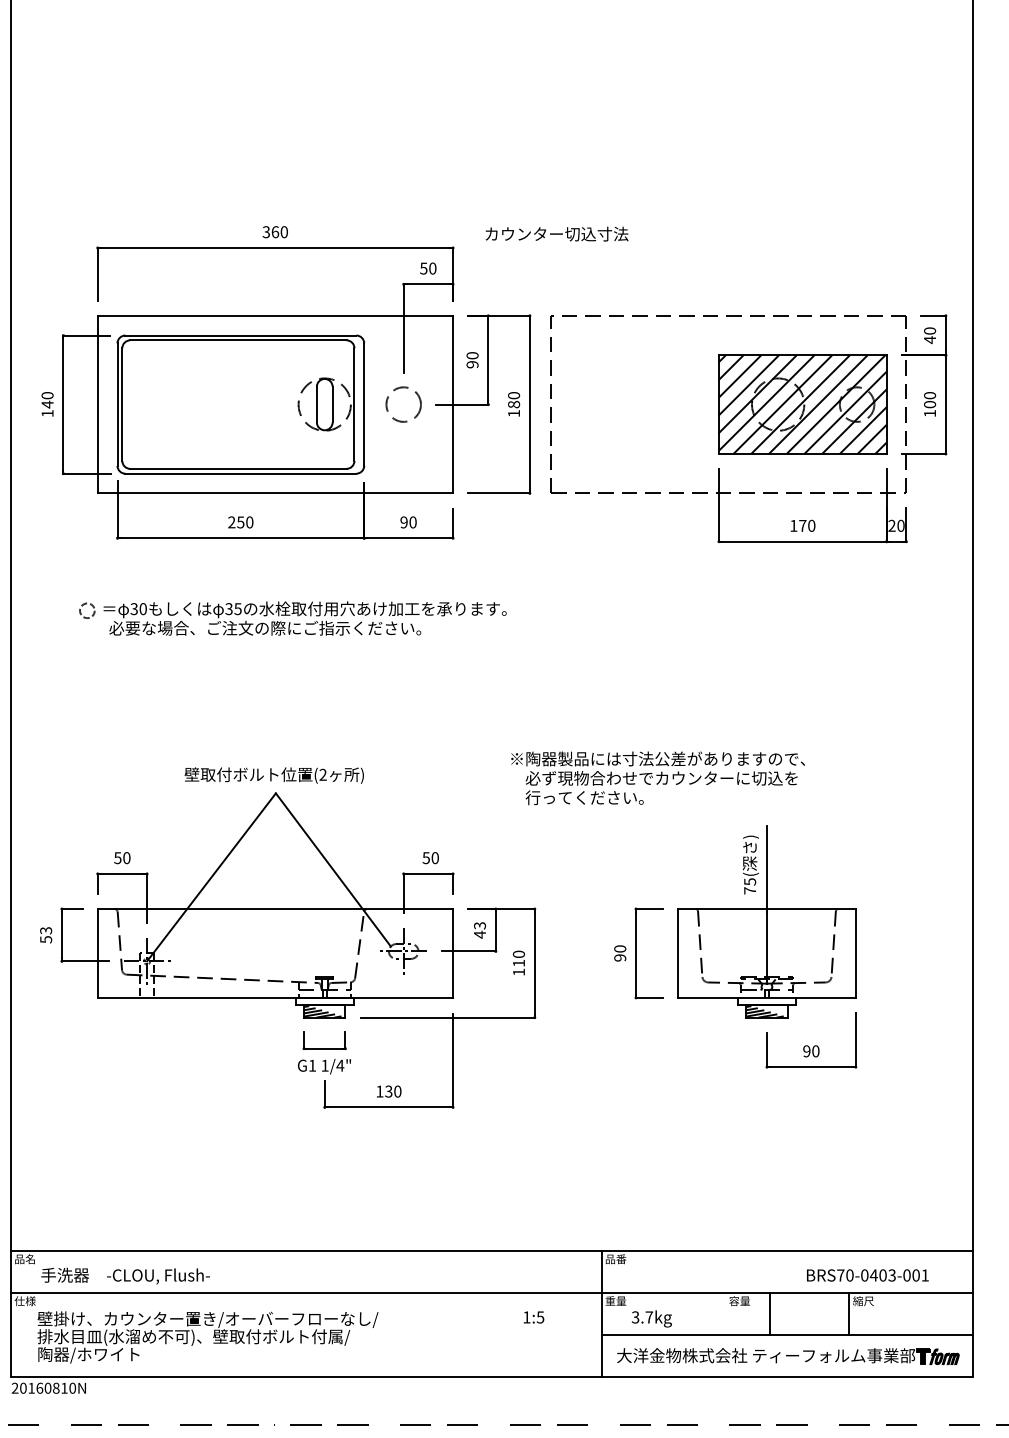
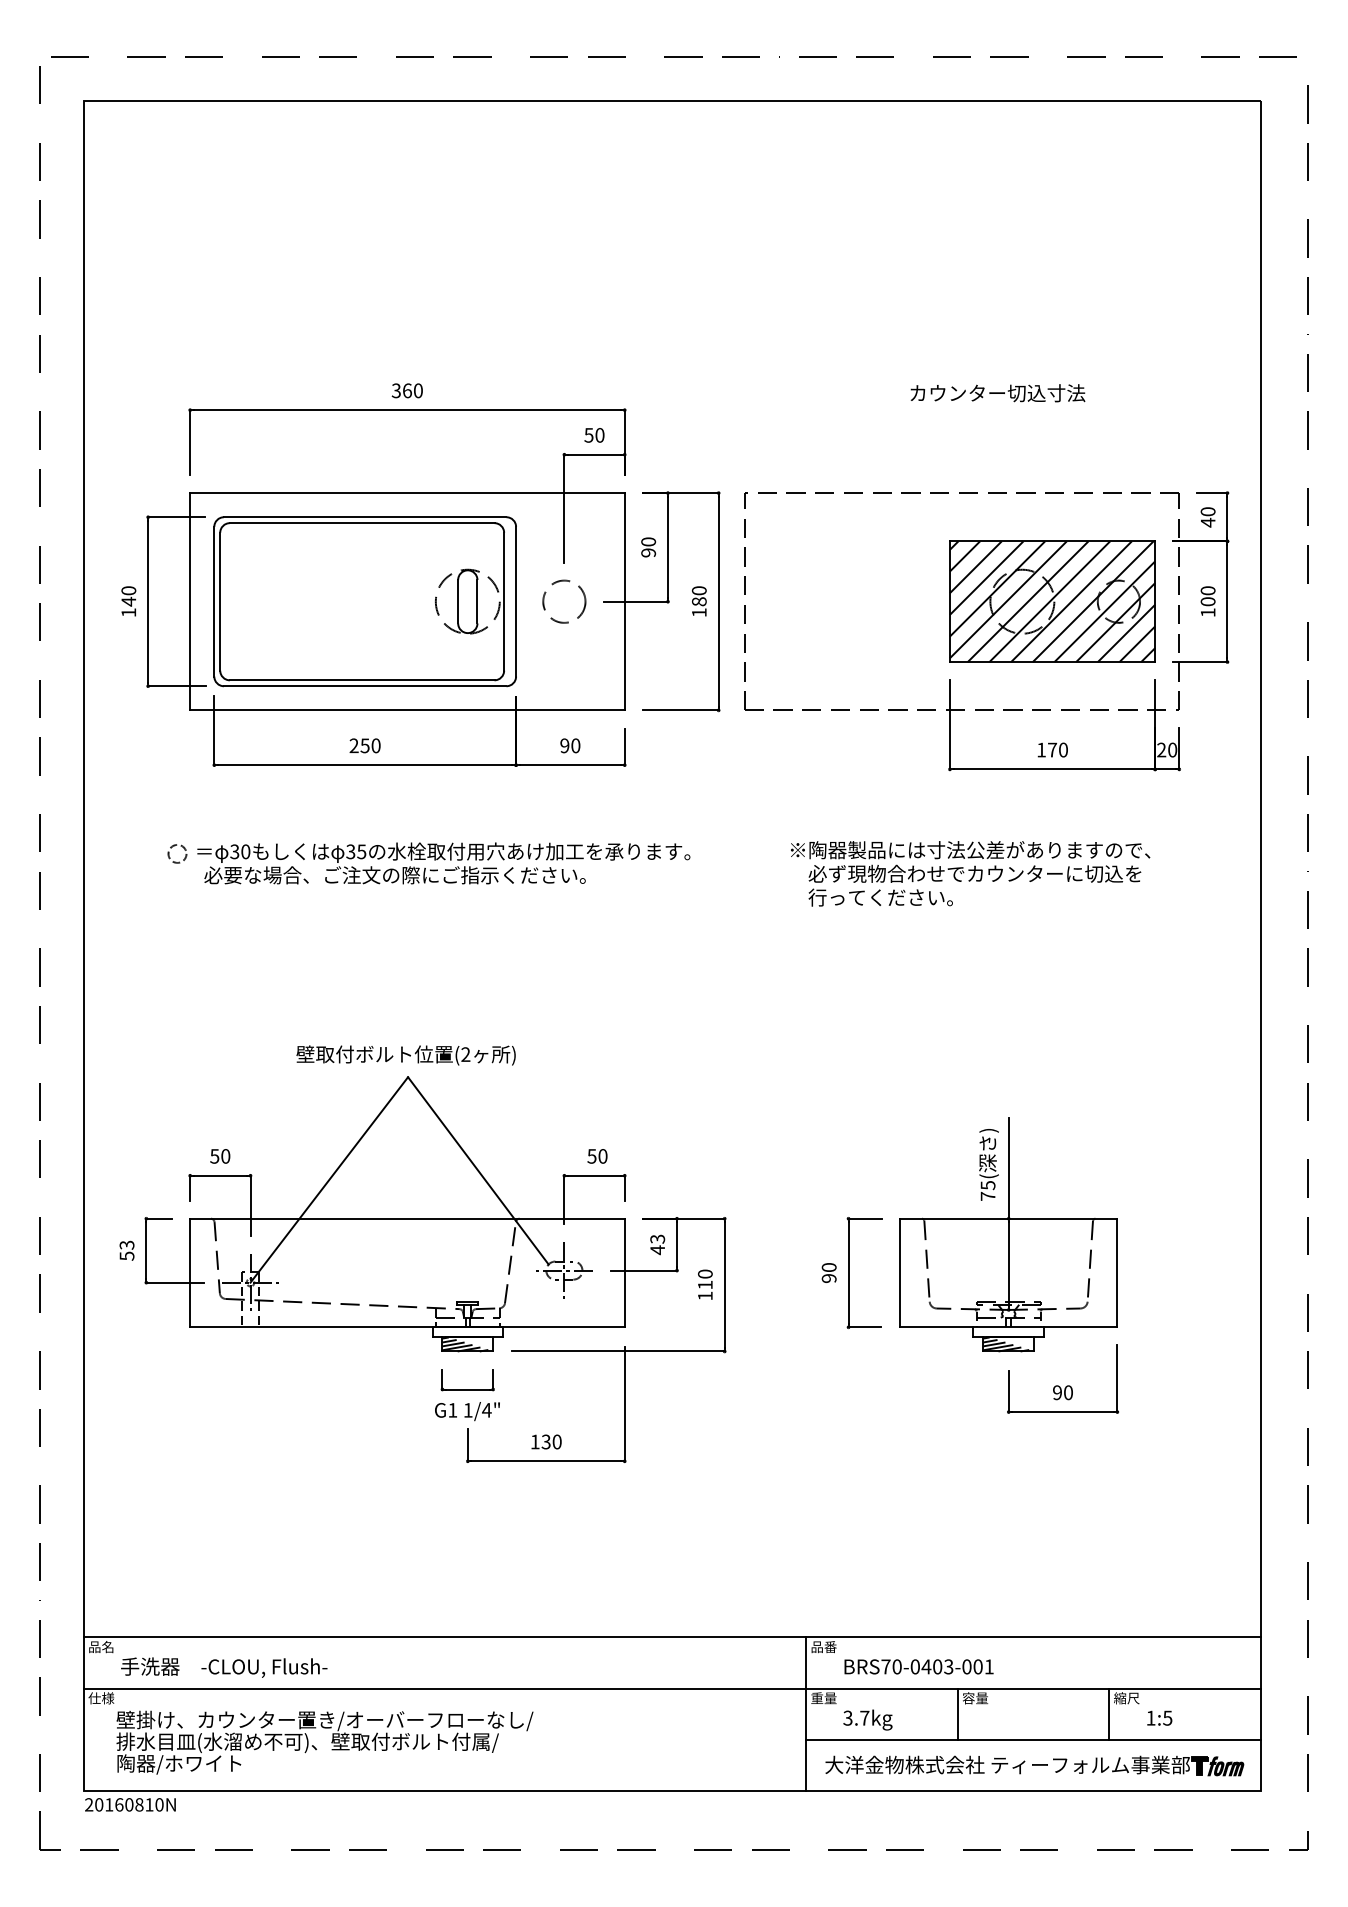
text: (556, 234) -> (997, 393), moved
text: (658, 778) -> (970, 873), moved
text: (867, 1275) -> (918, 1666), moved
line: (770, 1313) -> (957, 1713), moved
text: (533, 1316) -> (1159, 1717), moved

